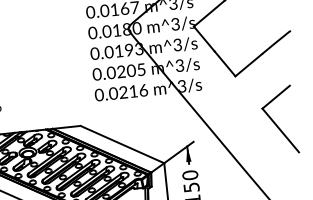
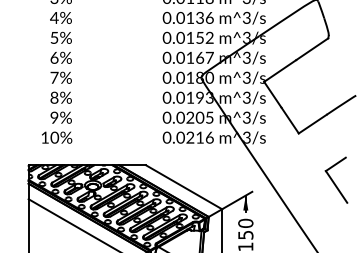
part: (279, 120) -> (336, 180), size x0.7

